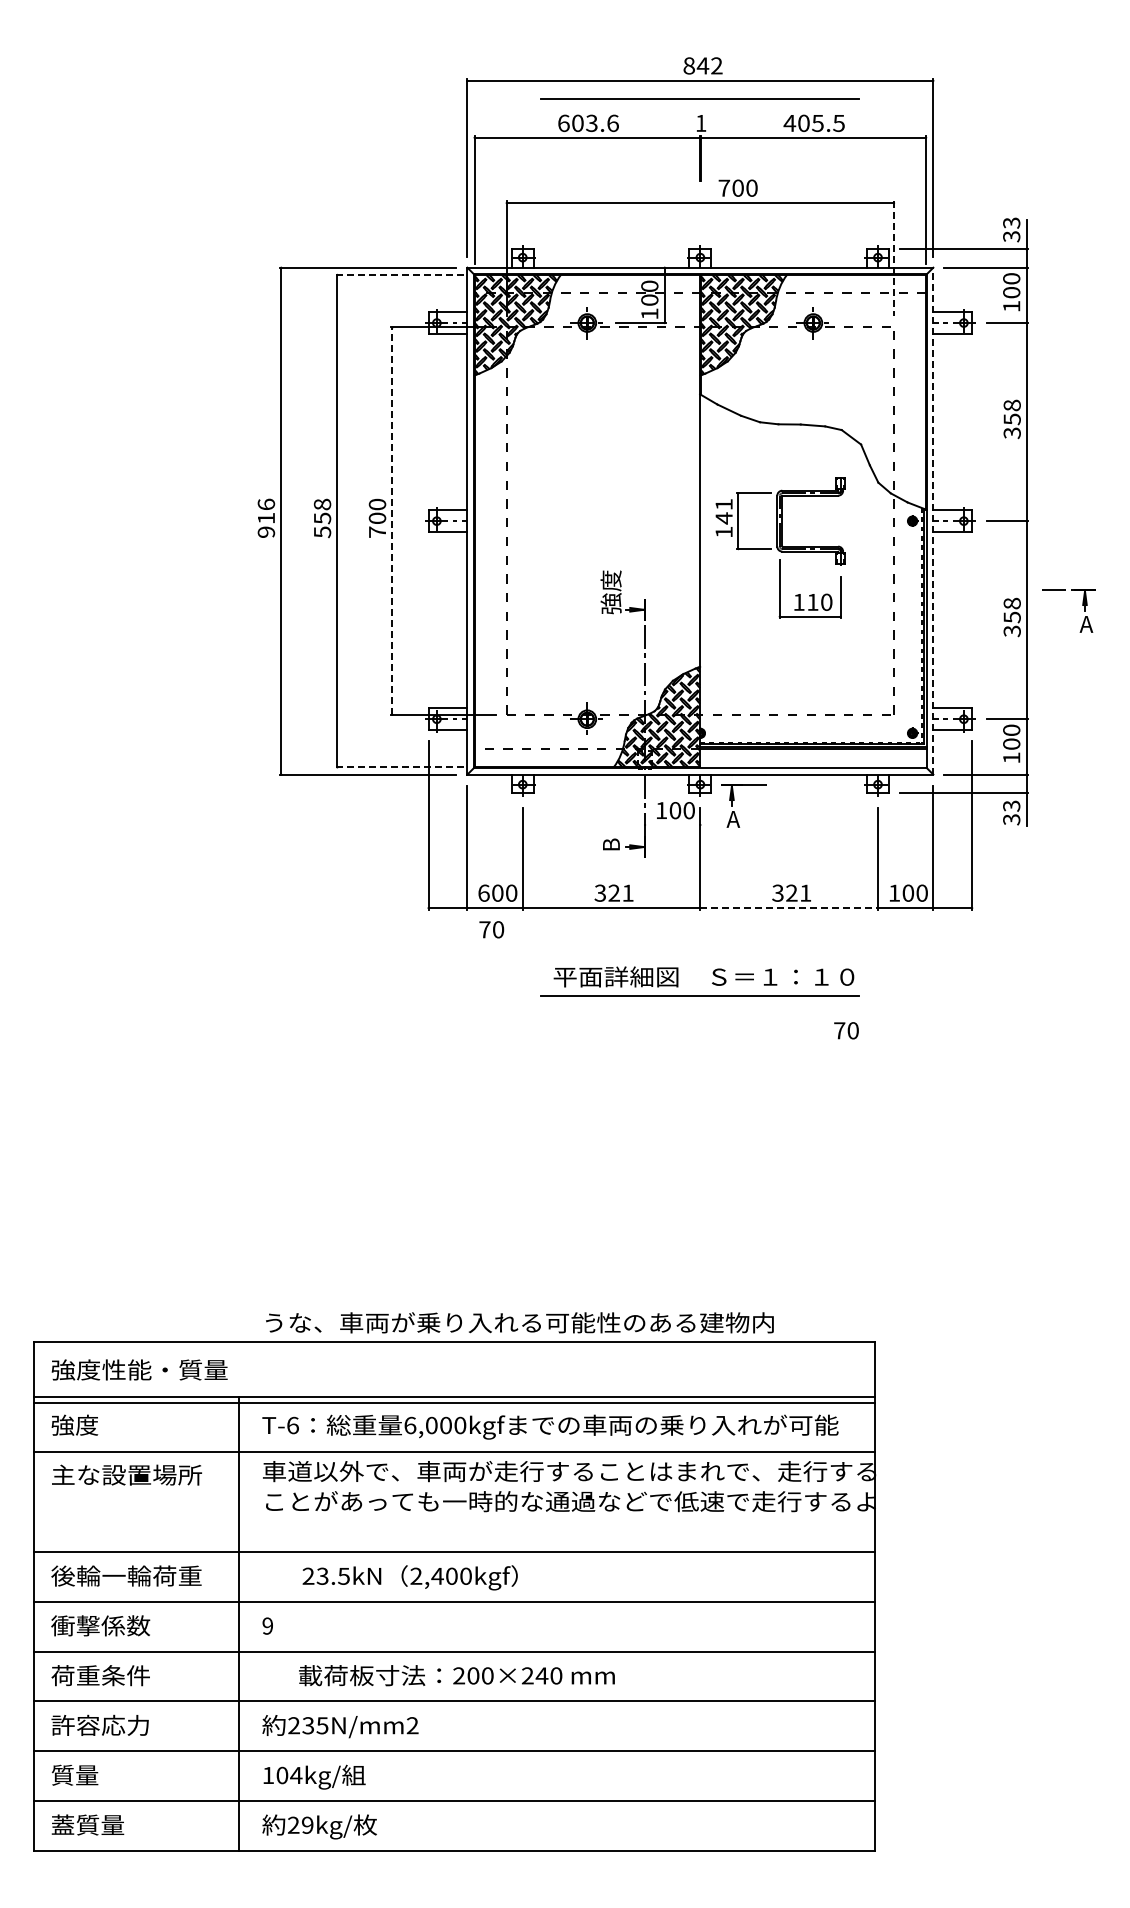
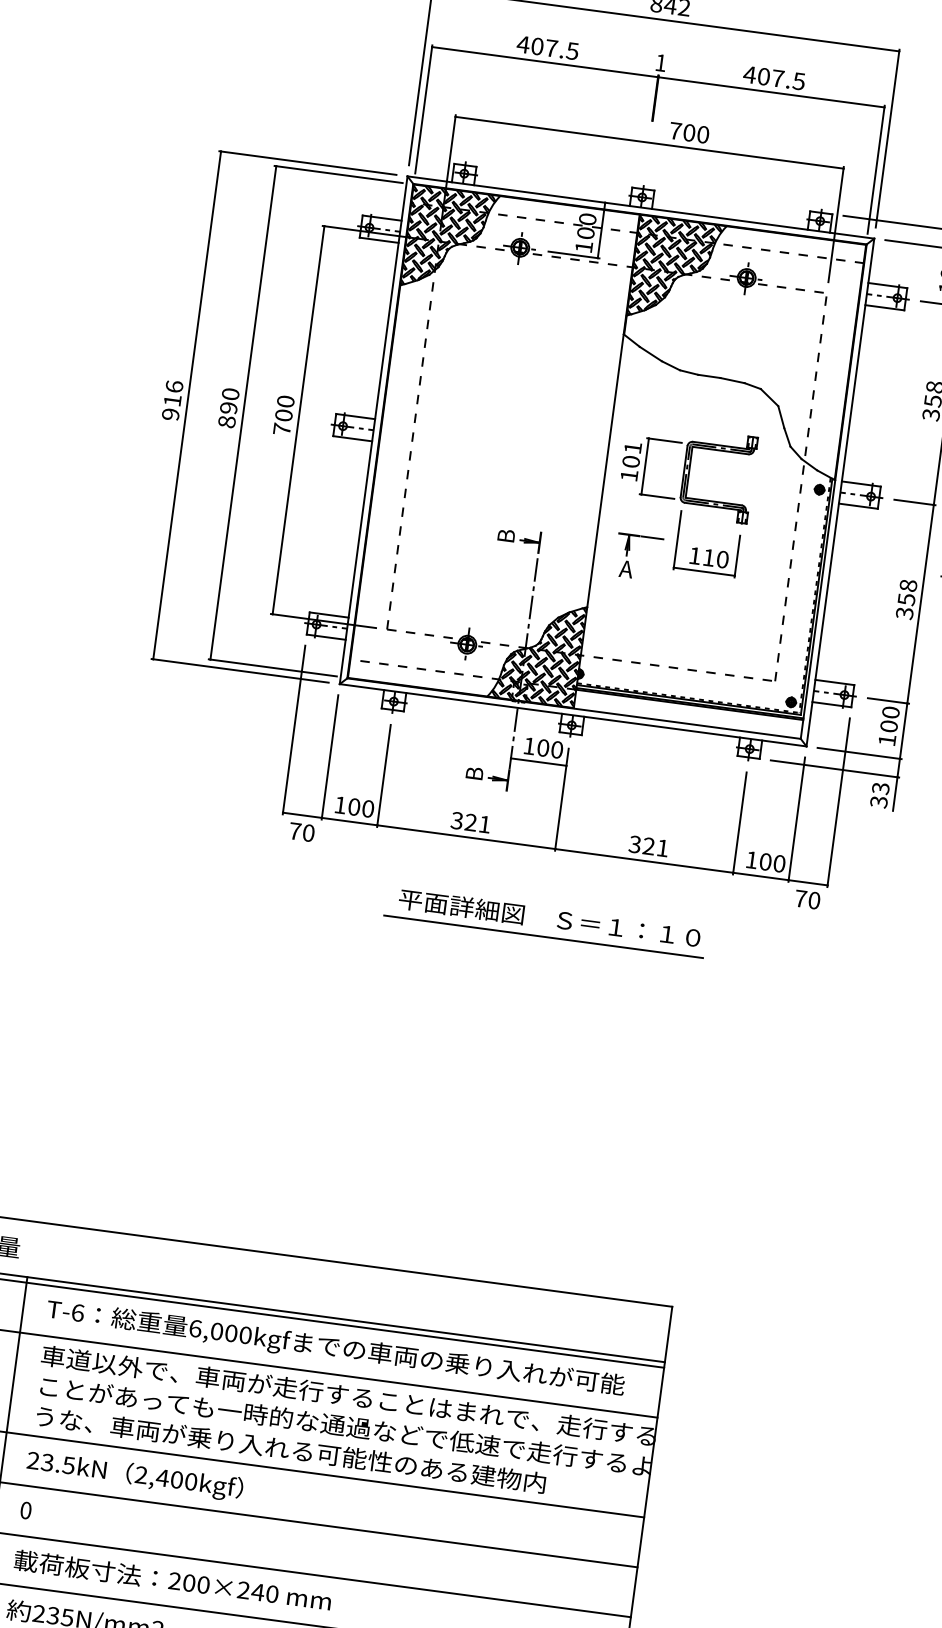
line: (699, 98) -> (662, 37), removed
text: (587, 123) -> (547, 47), 603.6 -> 407.5
text: (817, 123) -> (777, 78), 405.5 -> 407.5
line: (894, 259) -> (836, 225), dashed -> solid
line: (399, 274) -> (338, 174), dashed -> solid
text: (322, 518) -> (228, 408), 558 -> 890
text: (723, 518) -> (630, 461), 141 -> 101
line: (933, 520) -> (840, 491), dashed -> solid
line: (392, 521) -> (298, 420), dashed -> solid
text: (610, 592) -> (507, 520), 強度 -> B
line: (399, 767) -> (272, 667), dashed -> solid
part: (734, 800) -> (629, 550), moved
line: (672, 824) -> (538, 761), added
text: (483, 892) -> (340, 804), 600 -> 100
line: (789, 908) -> (644, 861), dashed -> solid
text: (491, 929) -> (301, 831), moved
text: (846, 1030) -> (807, 899), moved
text: (519, 1322) -> (290, 1449), moved
text: (409, 1577) -> (134, 1475), moved
text: (267, 1625) -> (25, 1509), 9 -> 0
text: (456, 1675) -> (172, 1580), moved

